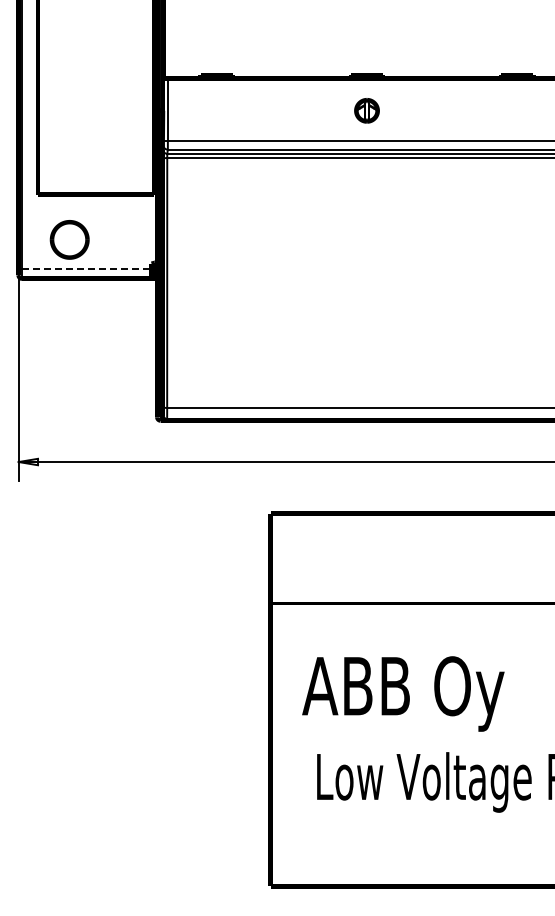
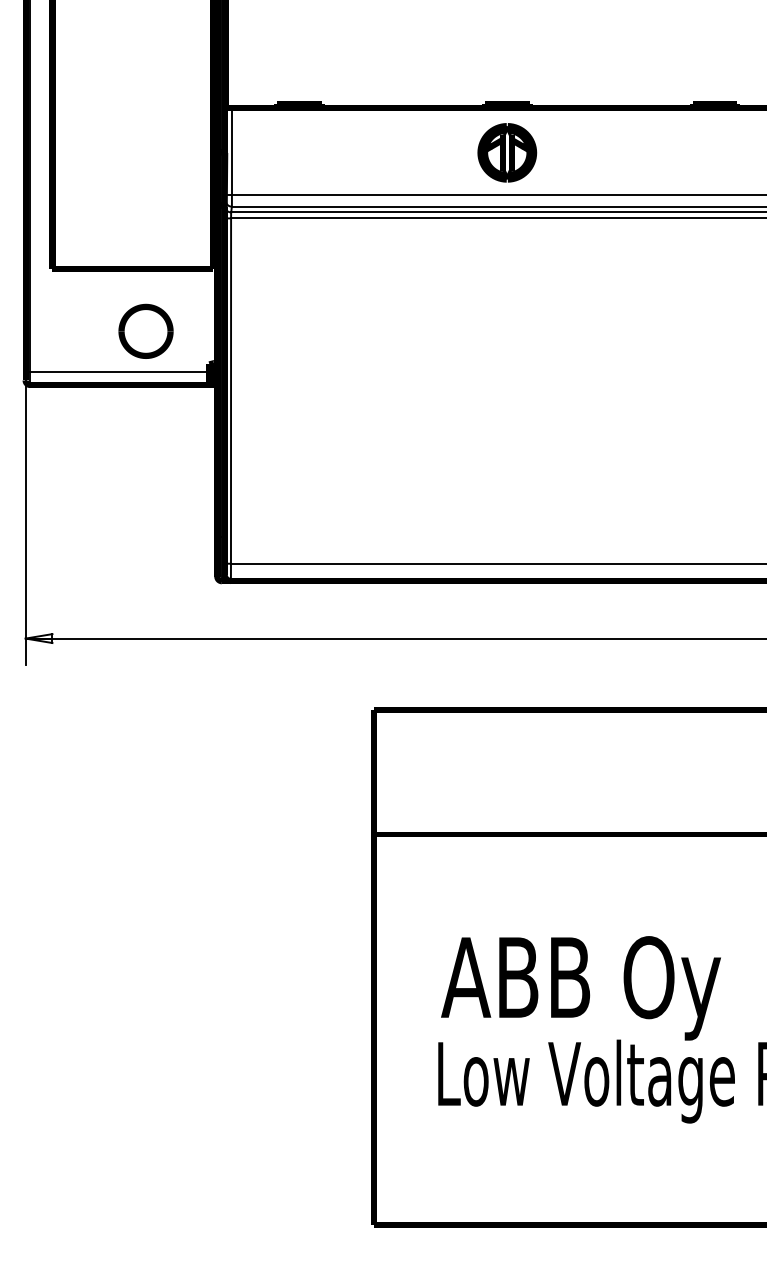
part: (366, 110) -> (506, 152), size x1.67
part: (69, 239) -> (145, 330), moved
line: (86, 268) -> (119, 370), dashed -> solid
text: (403, 693) -> (581, 987), moved

